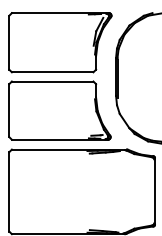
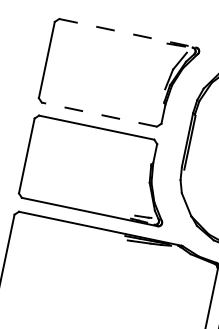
line: (60, 13) -> (127, 33), solid -> dashed
line: (52, 72) -> (99, 114), solid -> dashed

